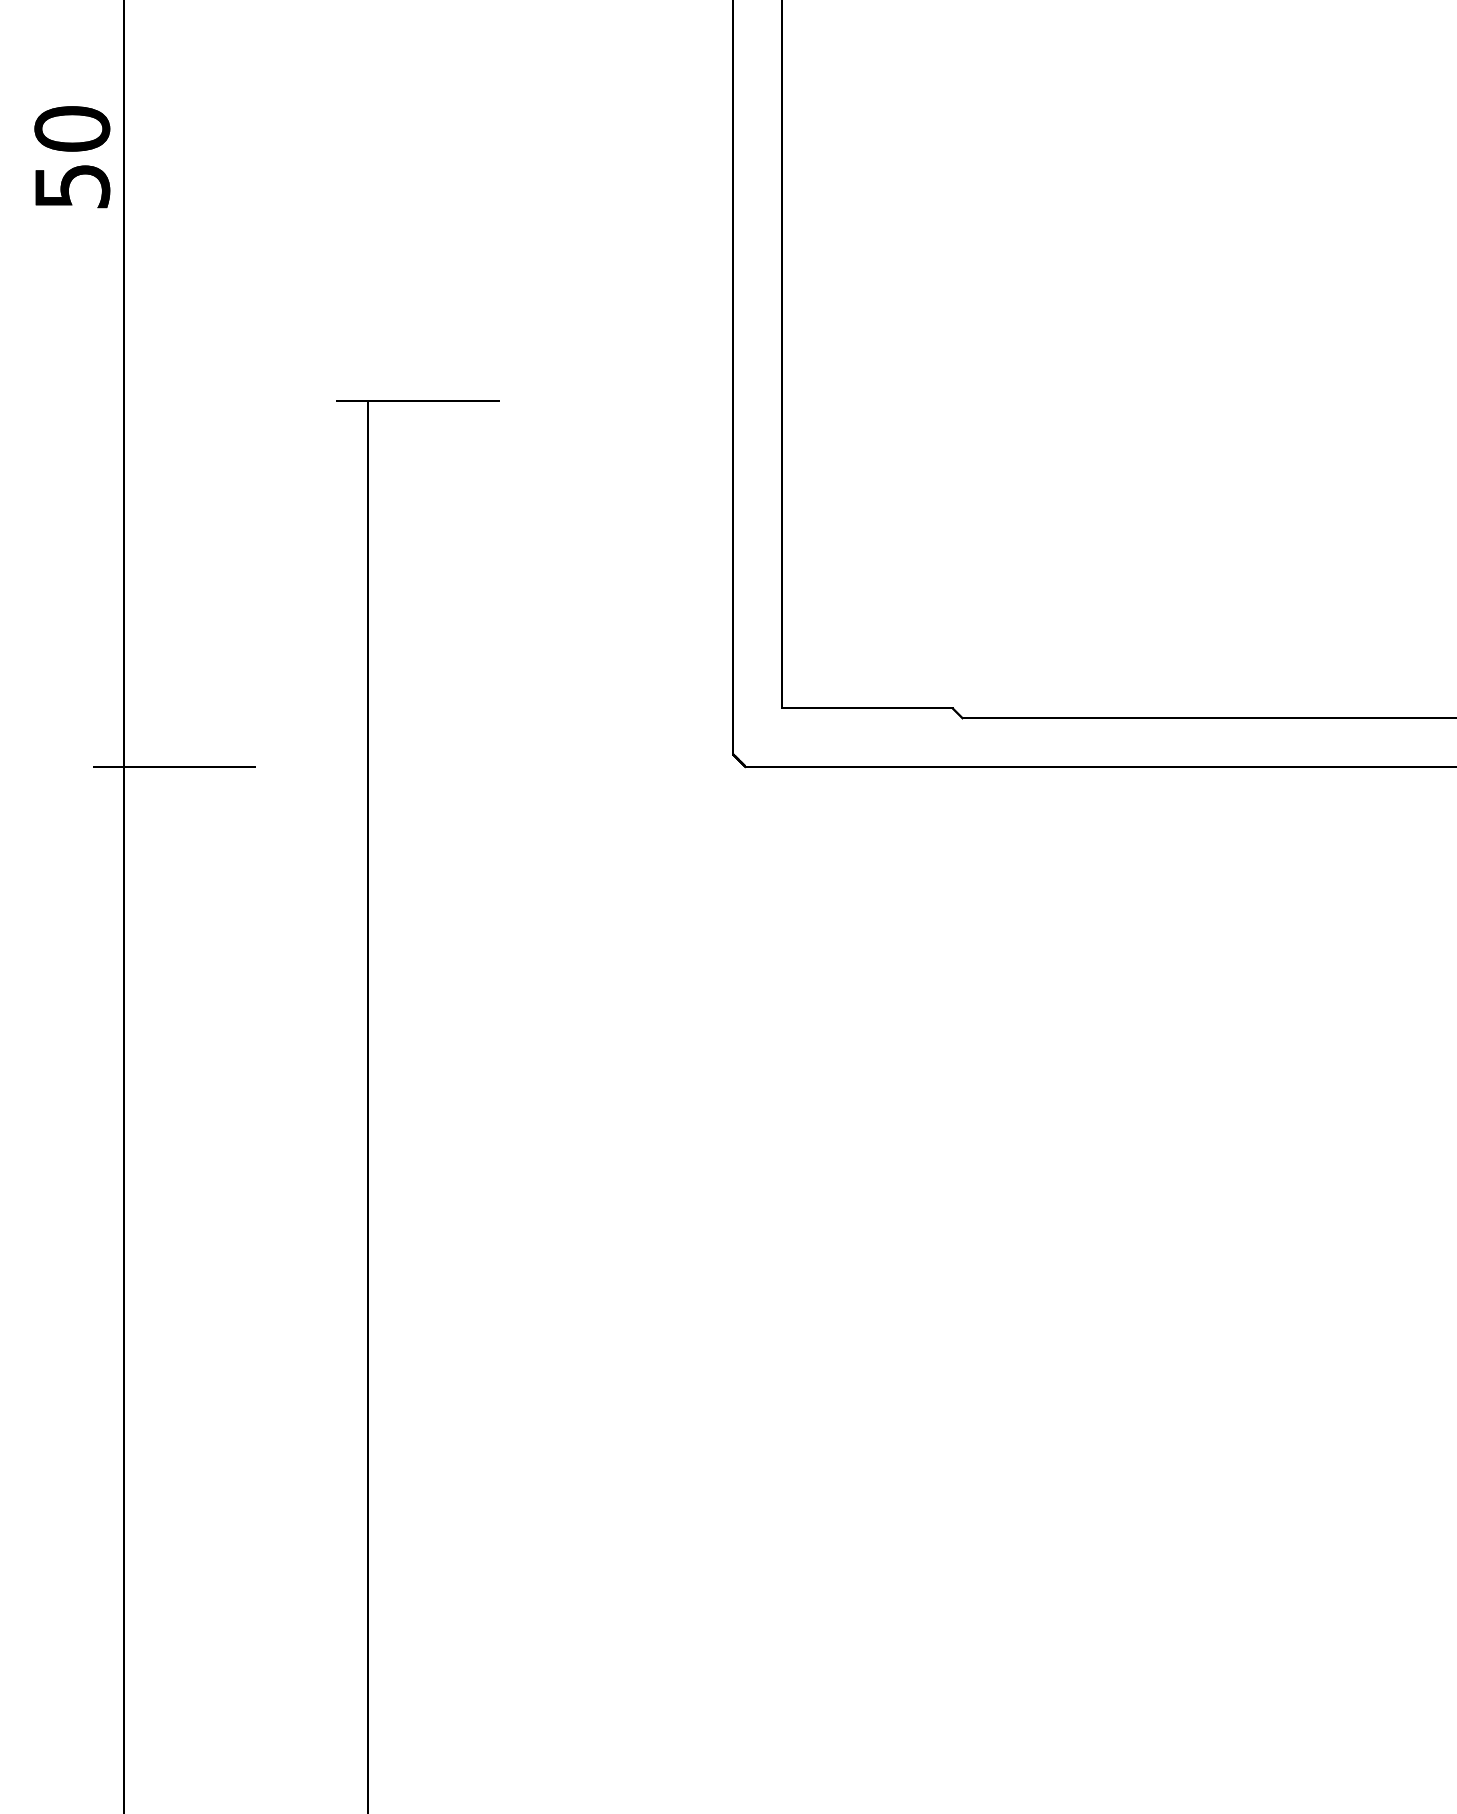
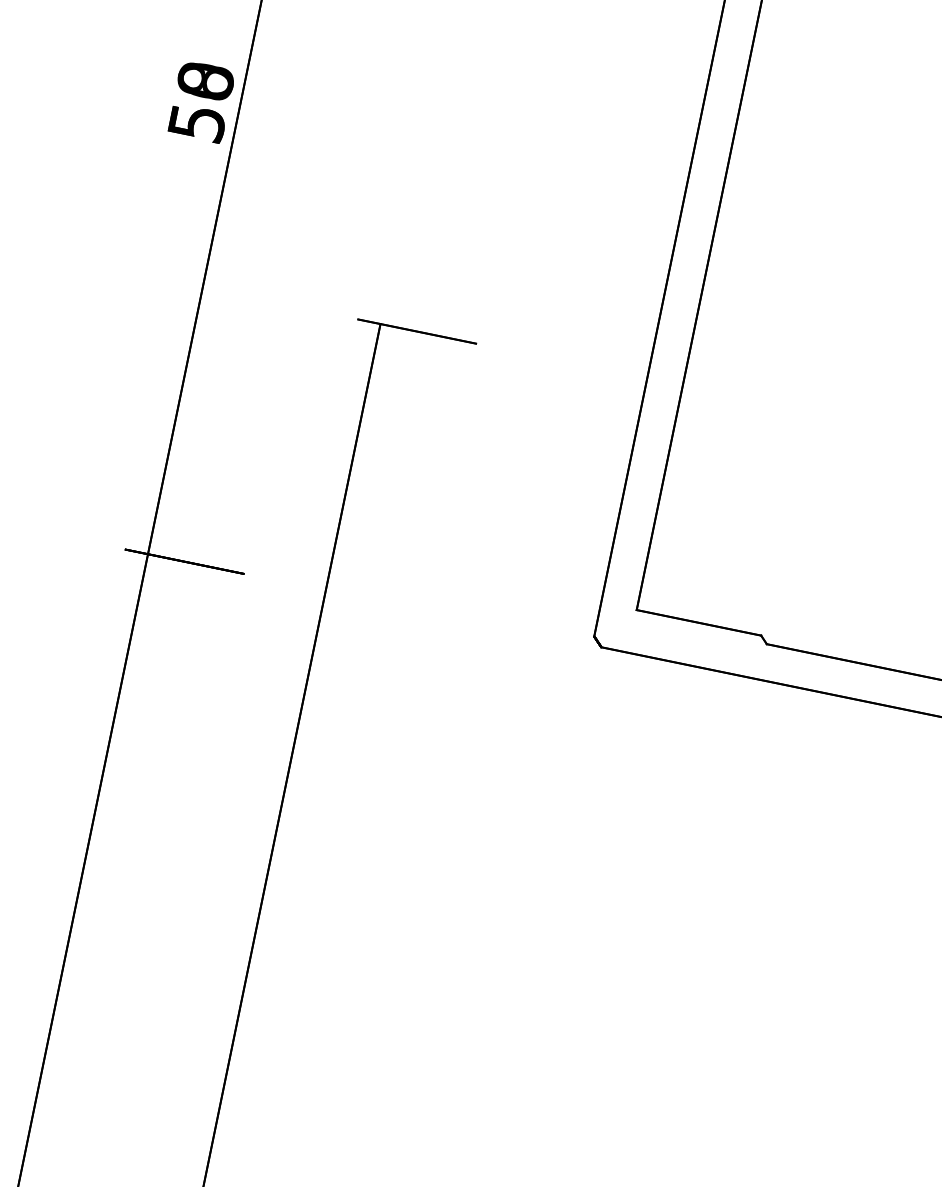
text: (71, 128) -> (205, 80), 50 -> 58

